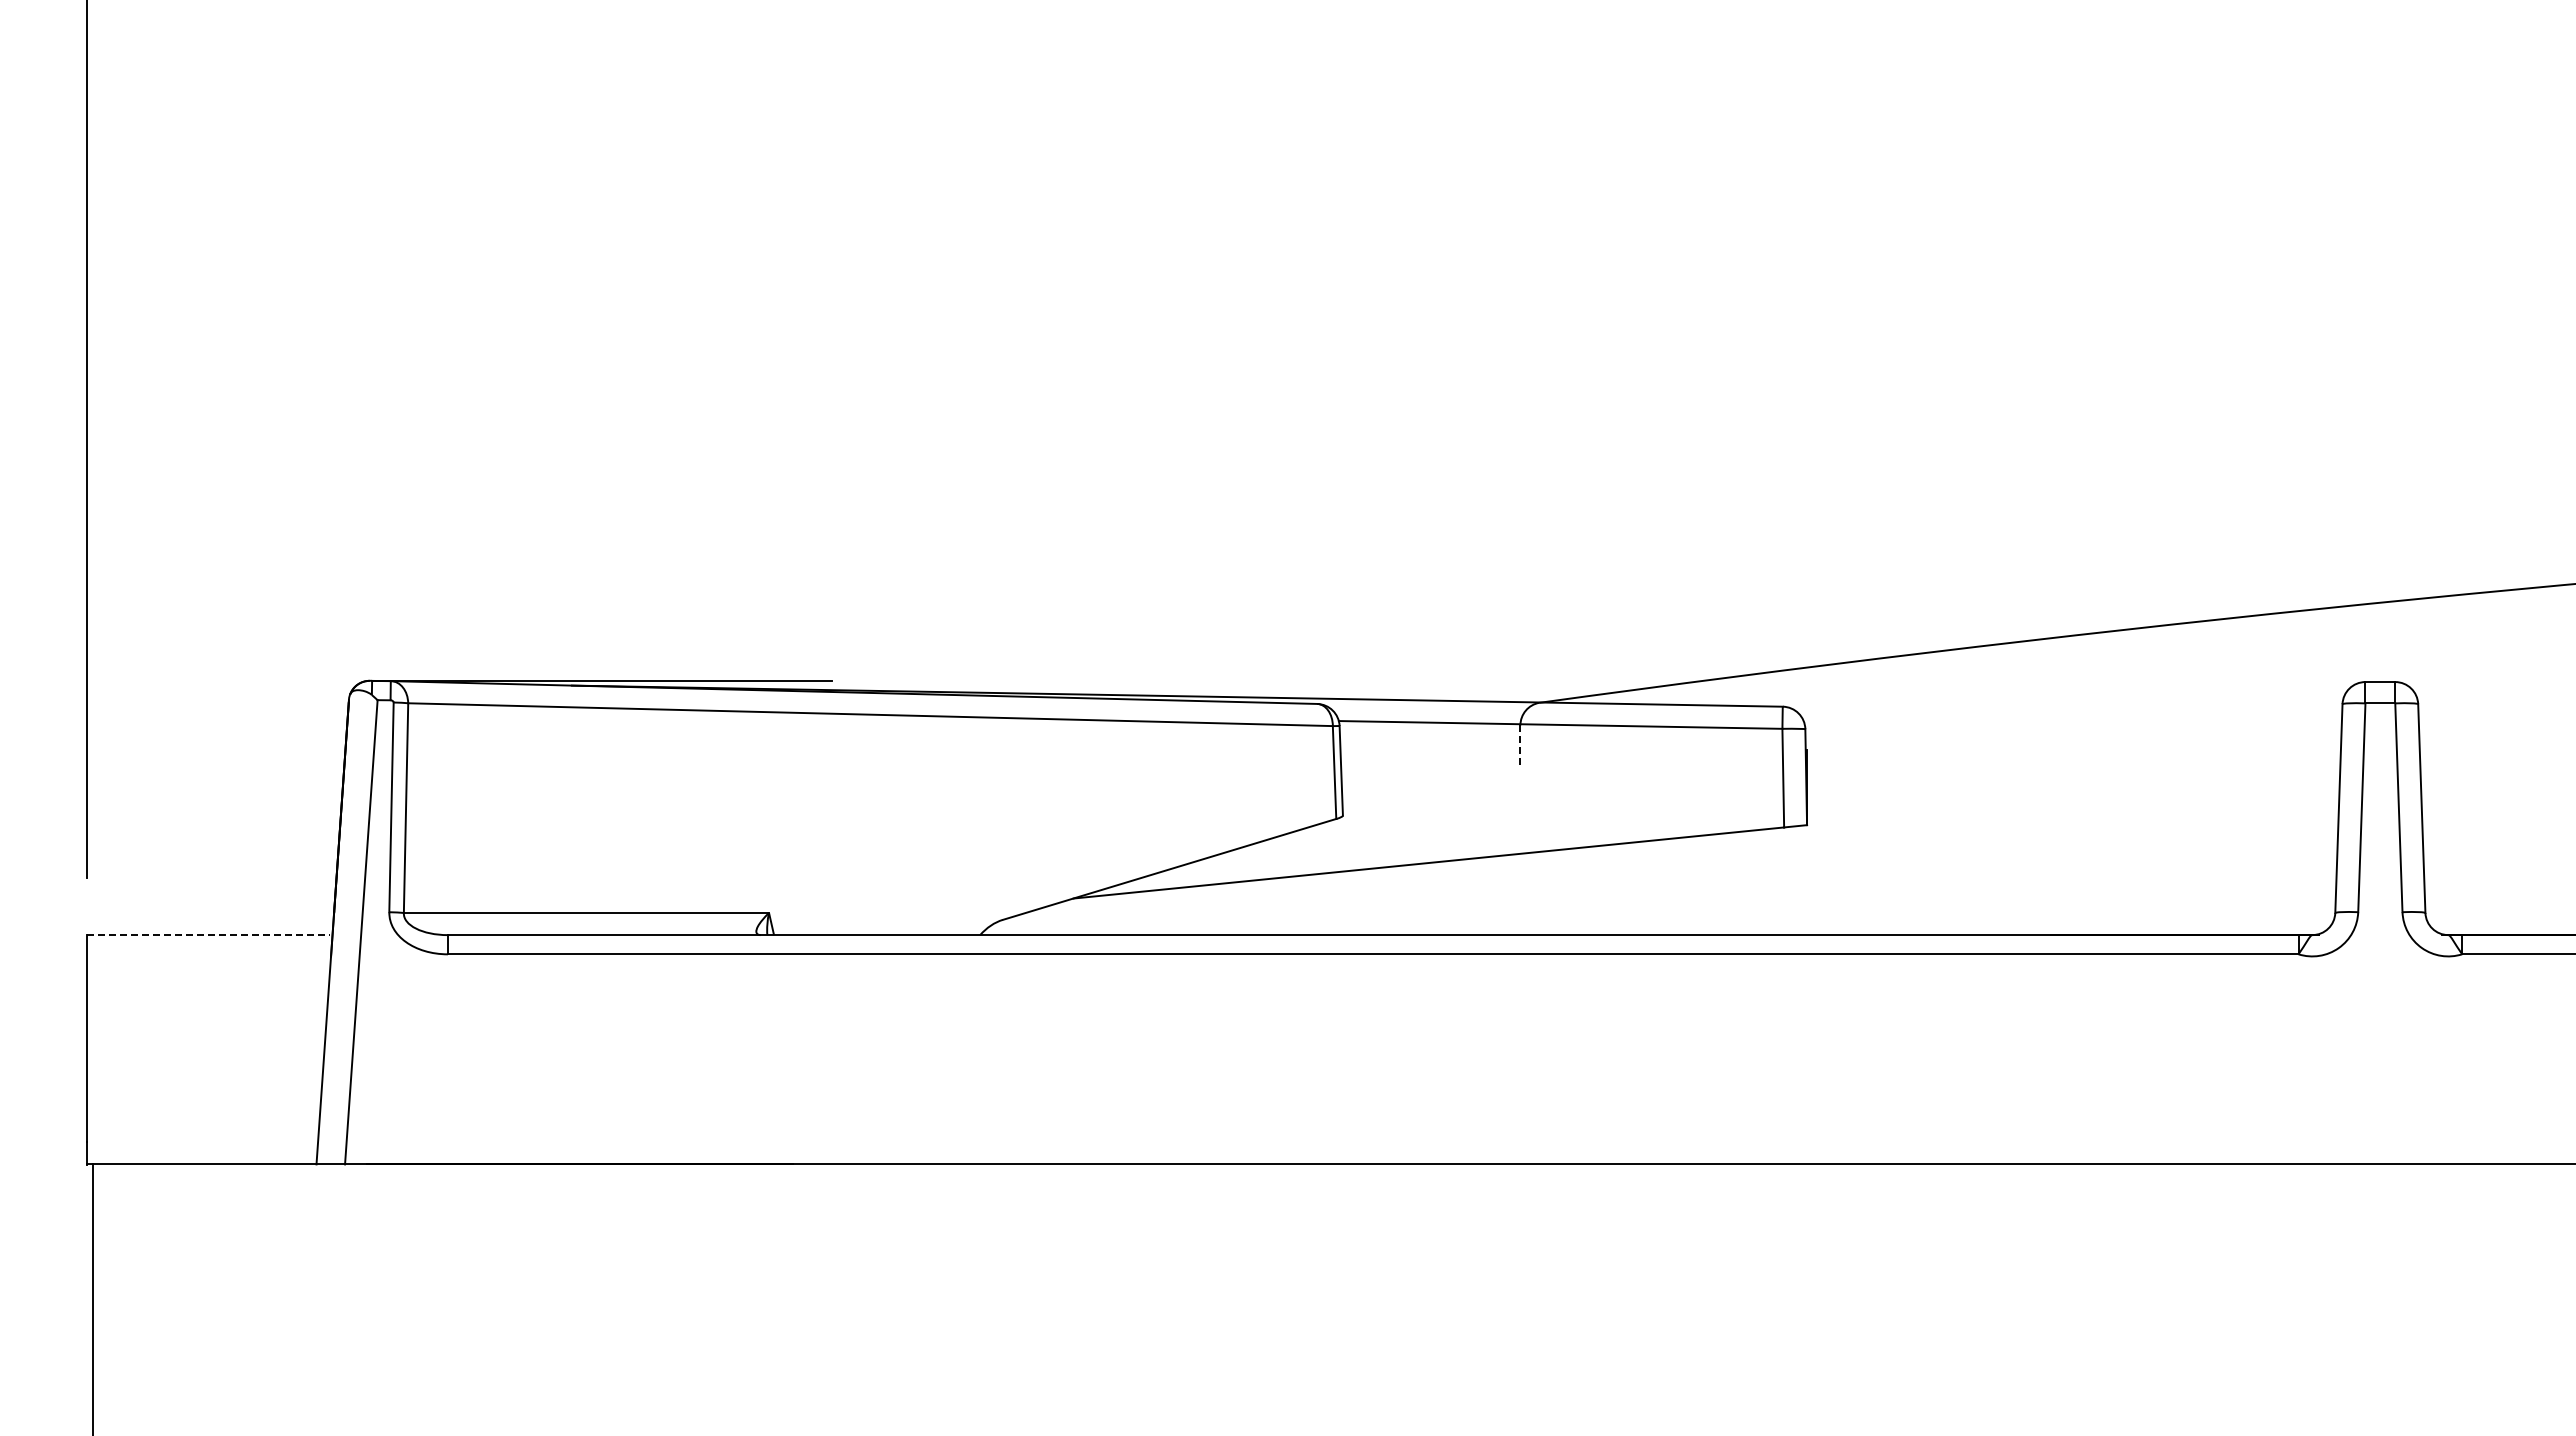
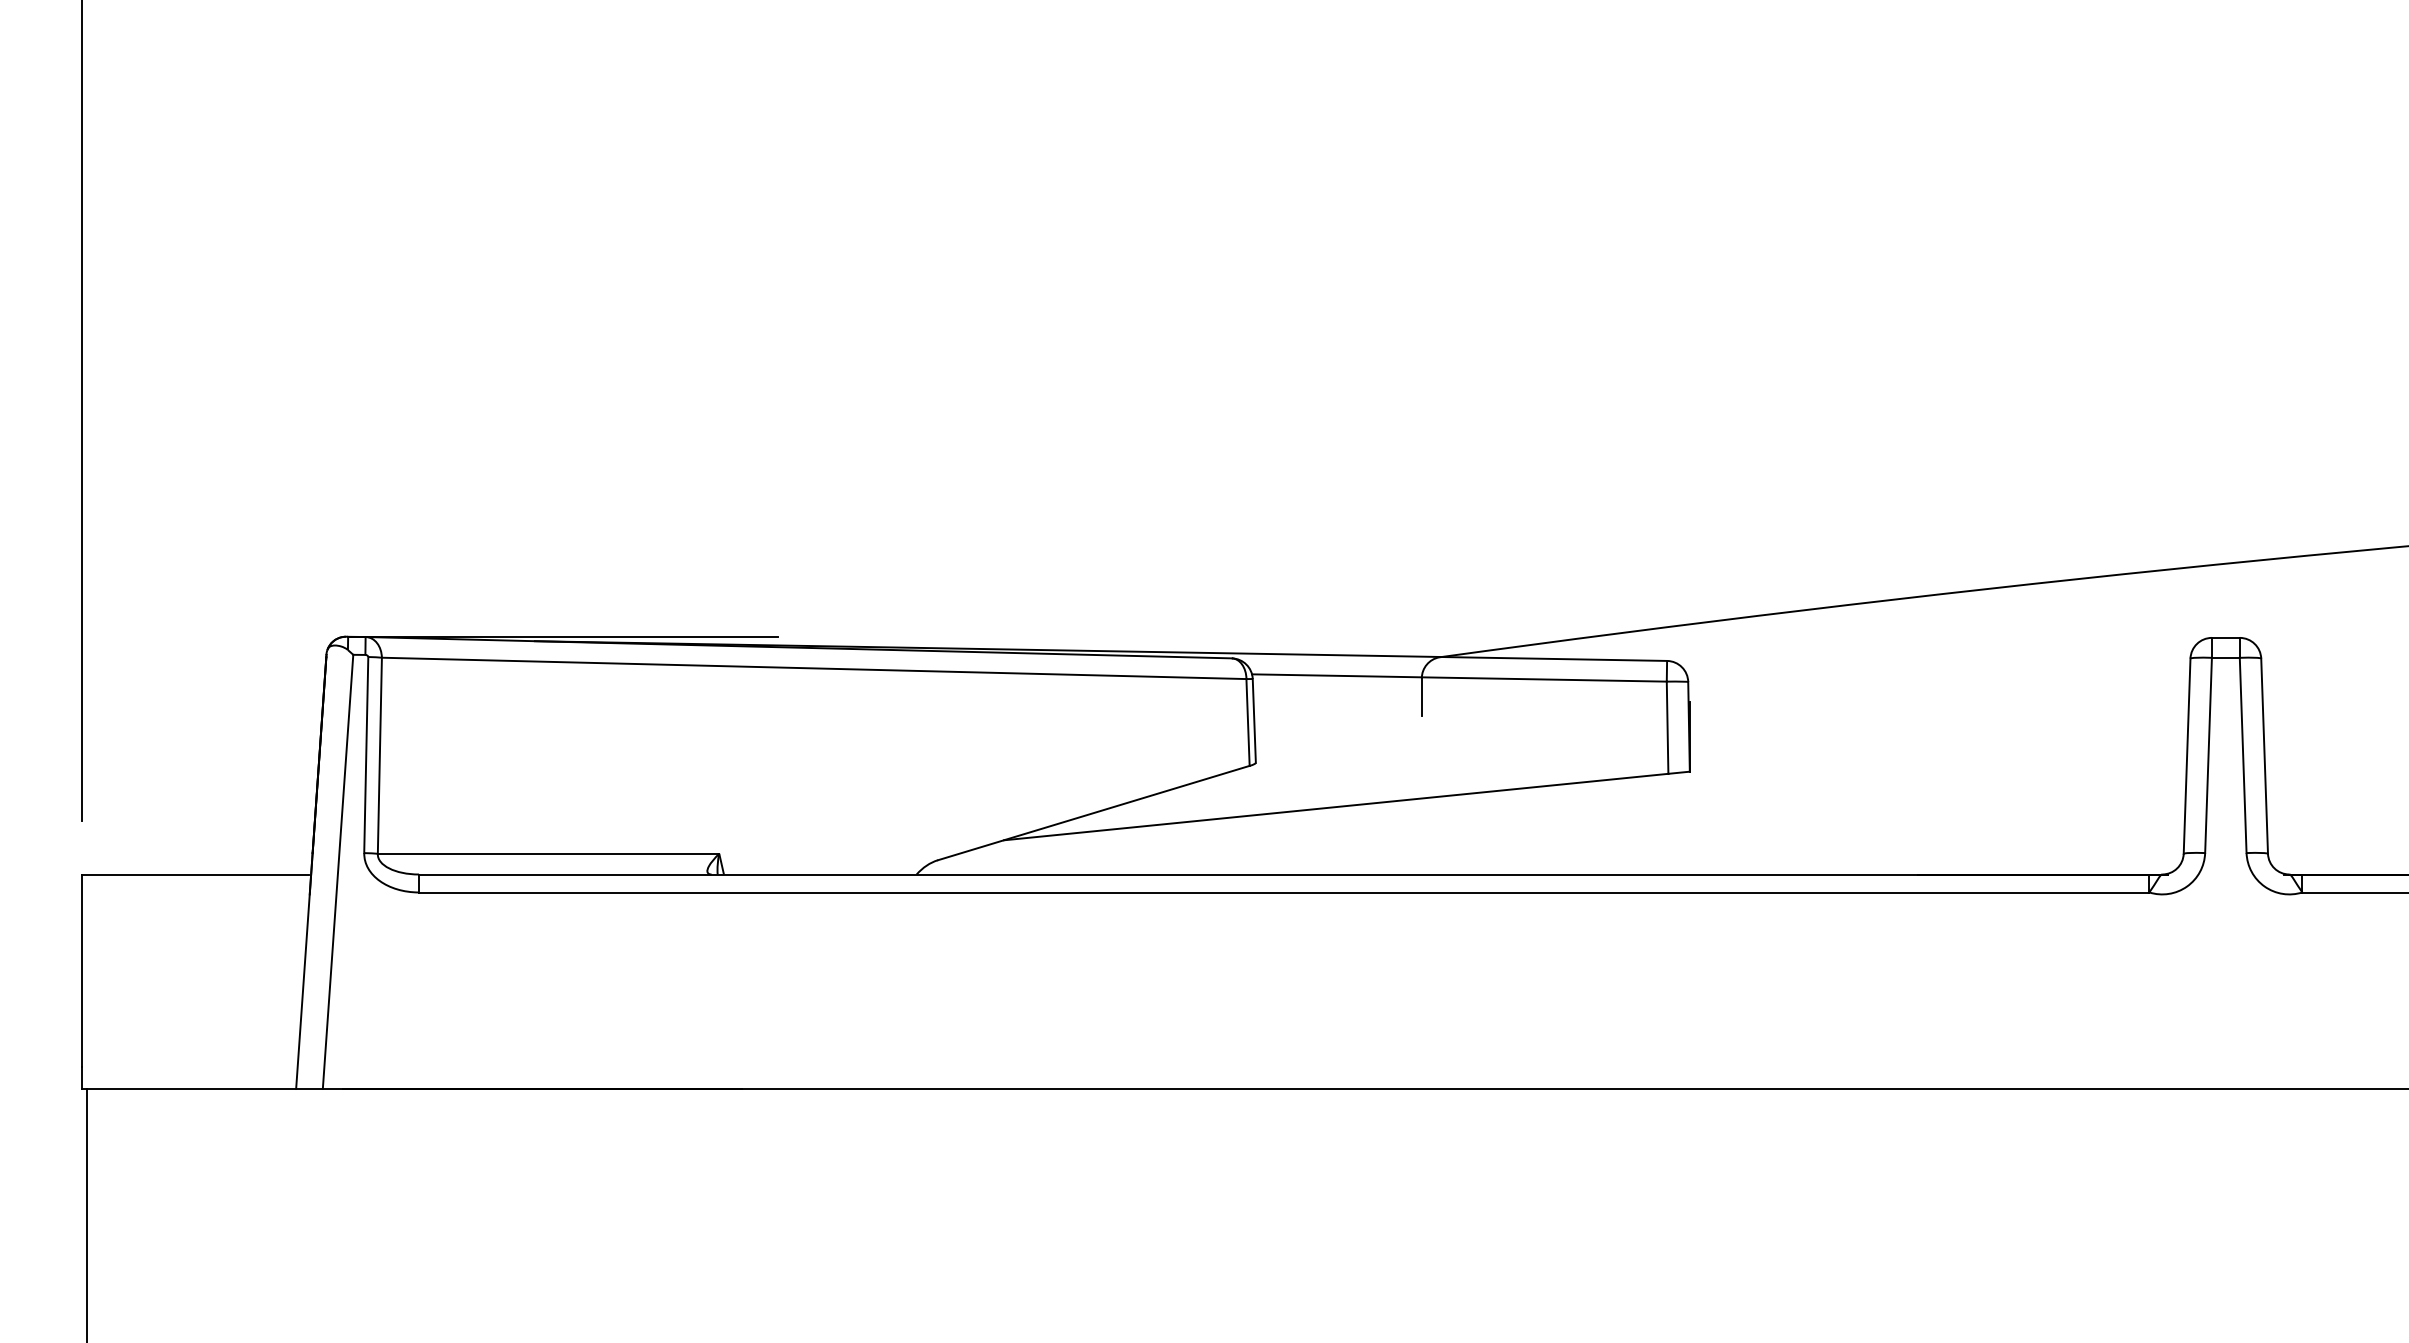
line: (1520, 745) -> (1421, 697), dashed -> solid
line: (208, 935) -> (195, 874), dashed -> solid

